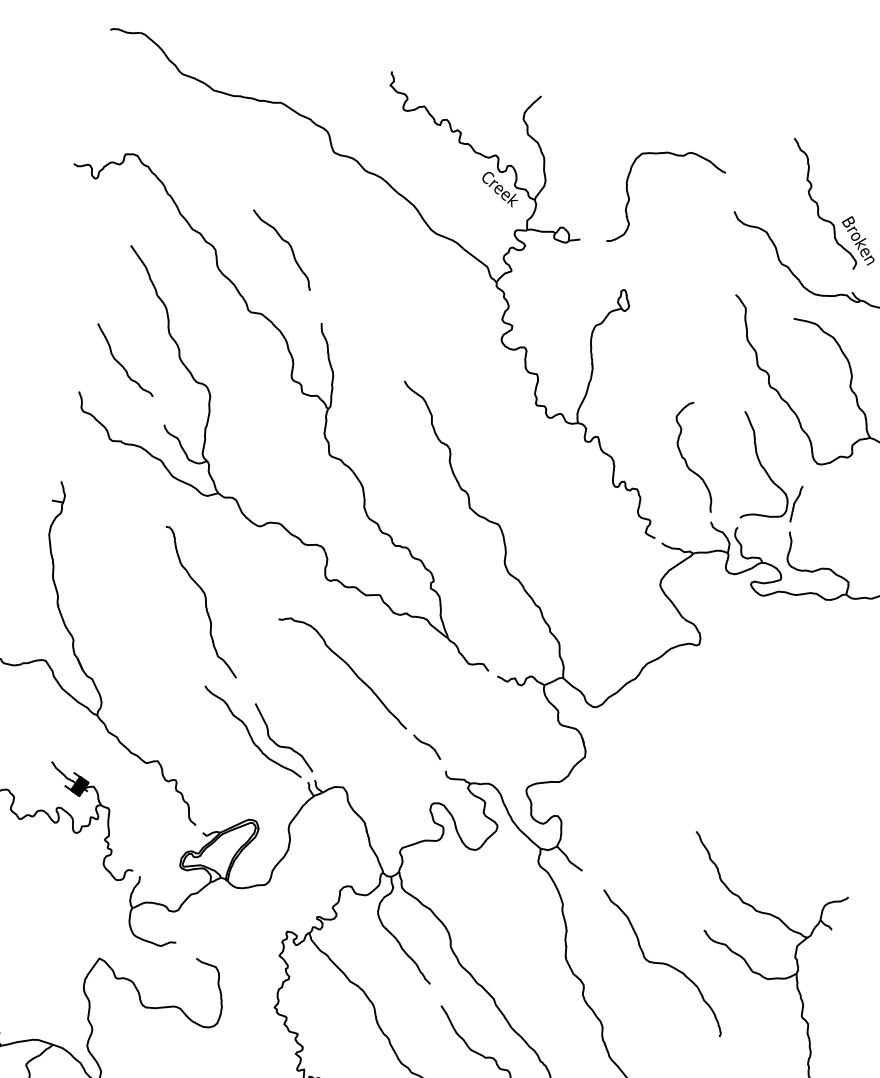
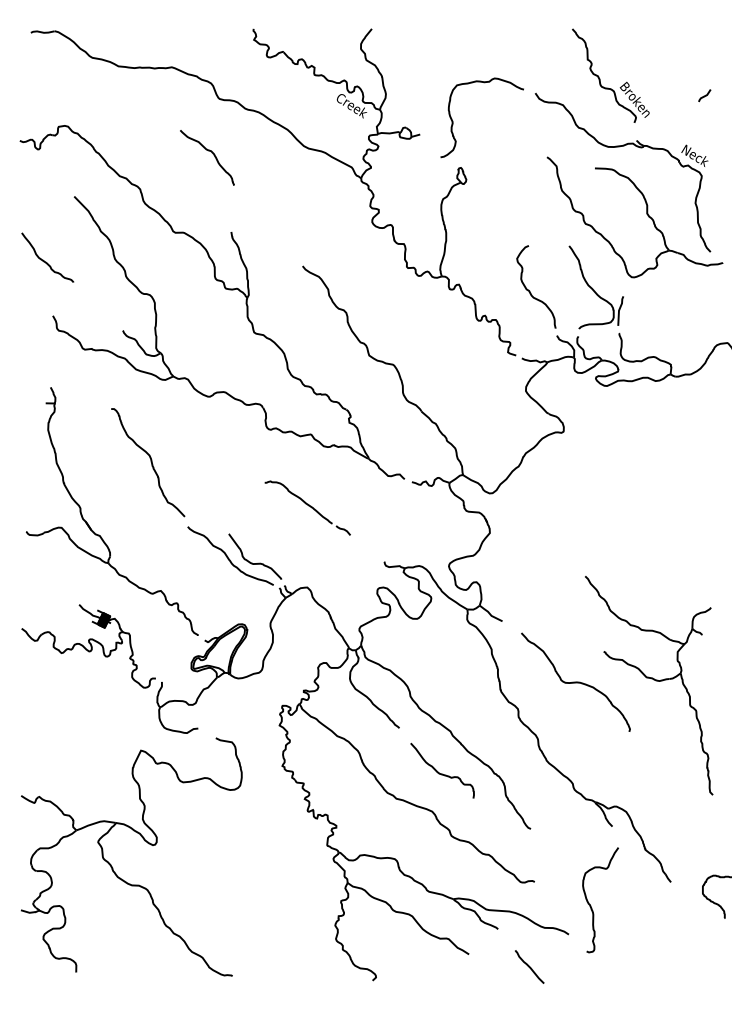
curve: (630, 198) -> (453, 121), moved
curve: (284, 242) -> (208, 151), moved
curve: (123, 364) -> (46, 261), moved
curve: (204, 602) -> (150, 462), moved
part: (360, 686) -> (307, 507), size x0.6

